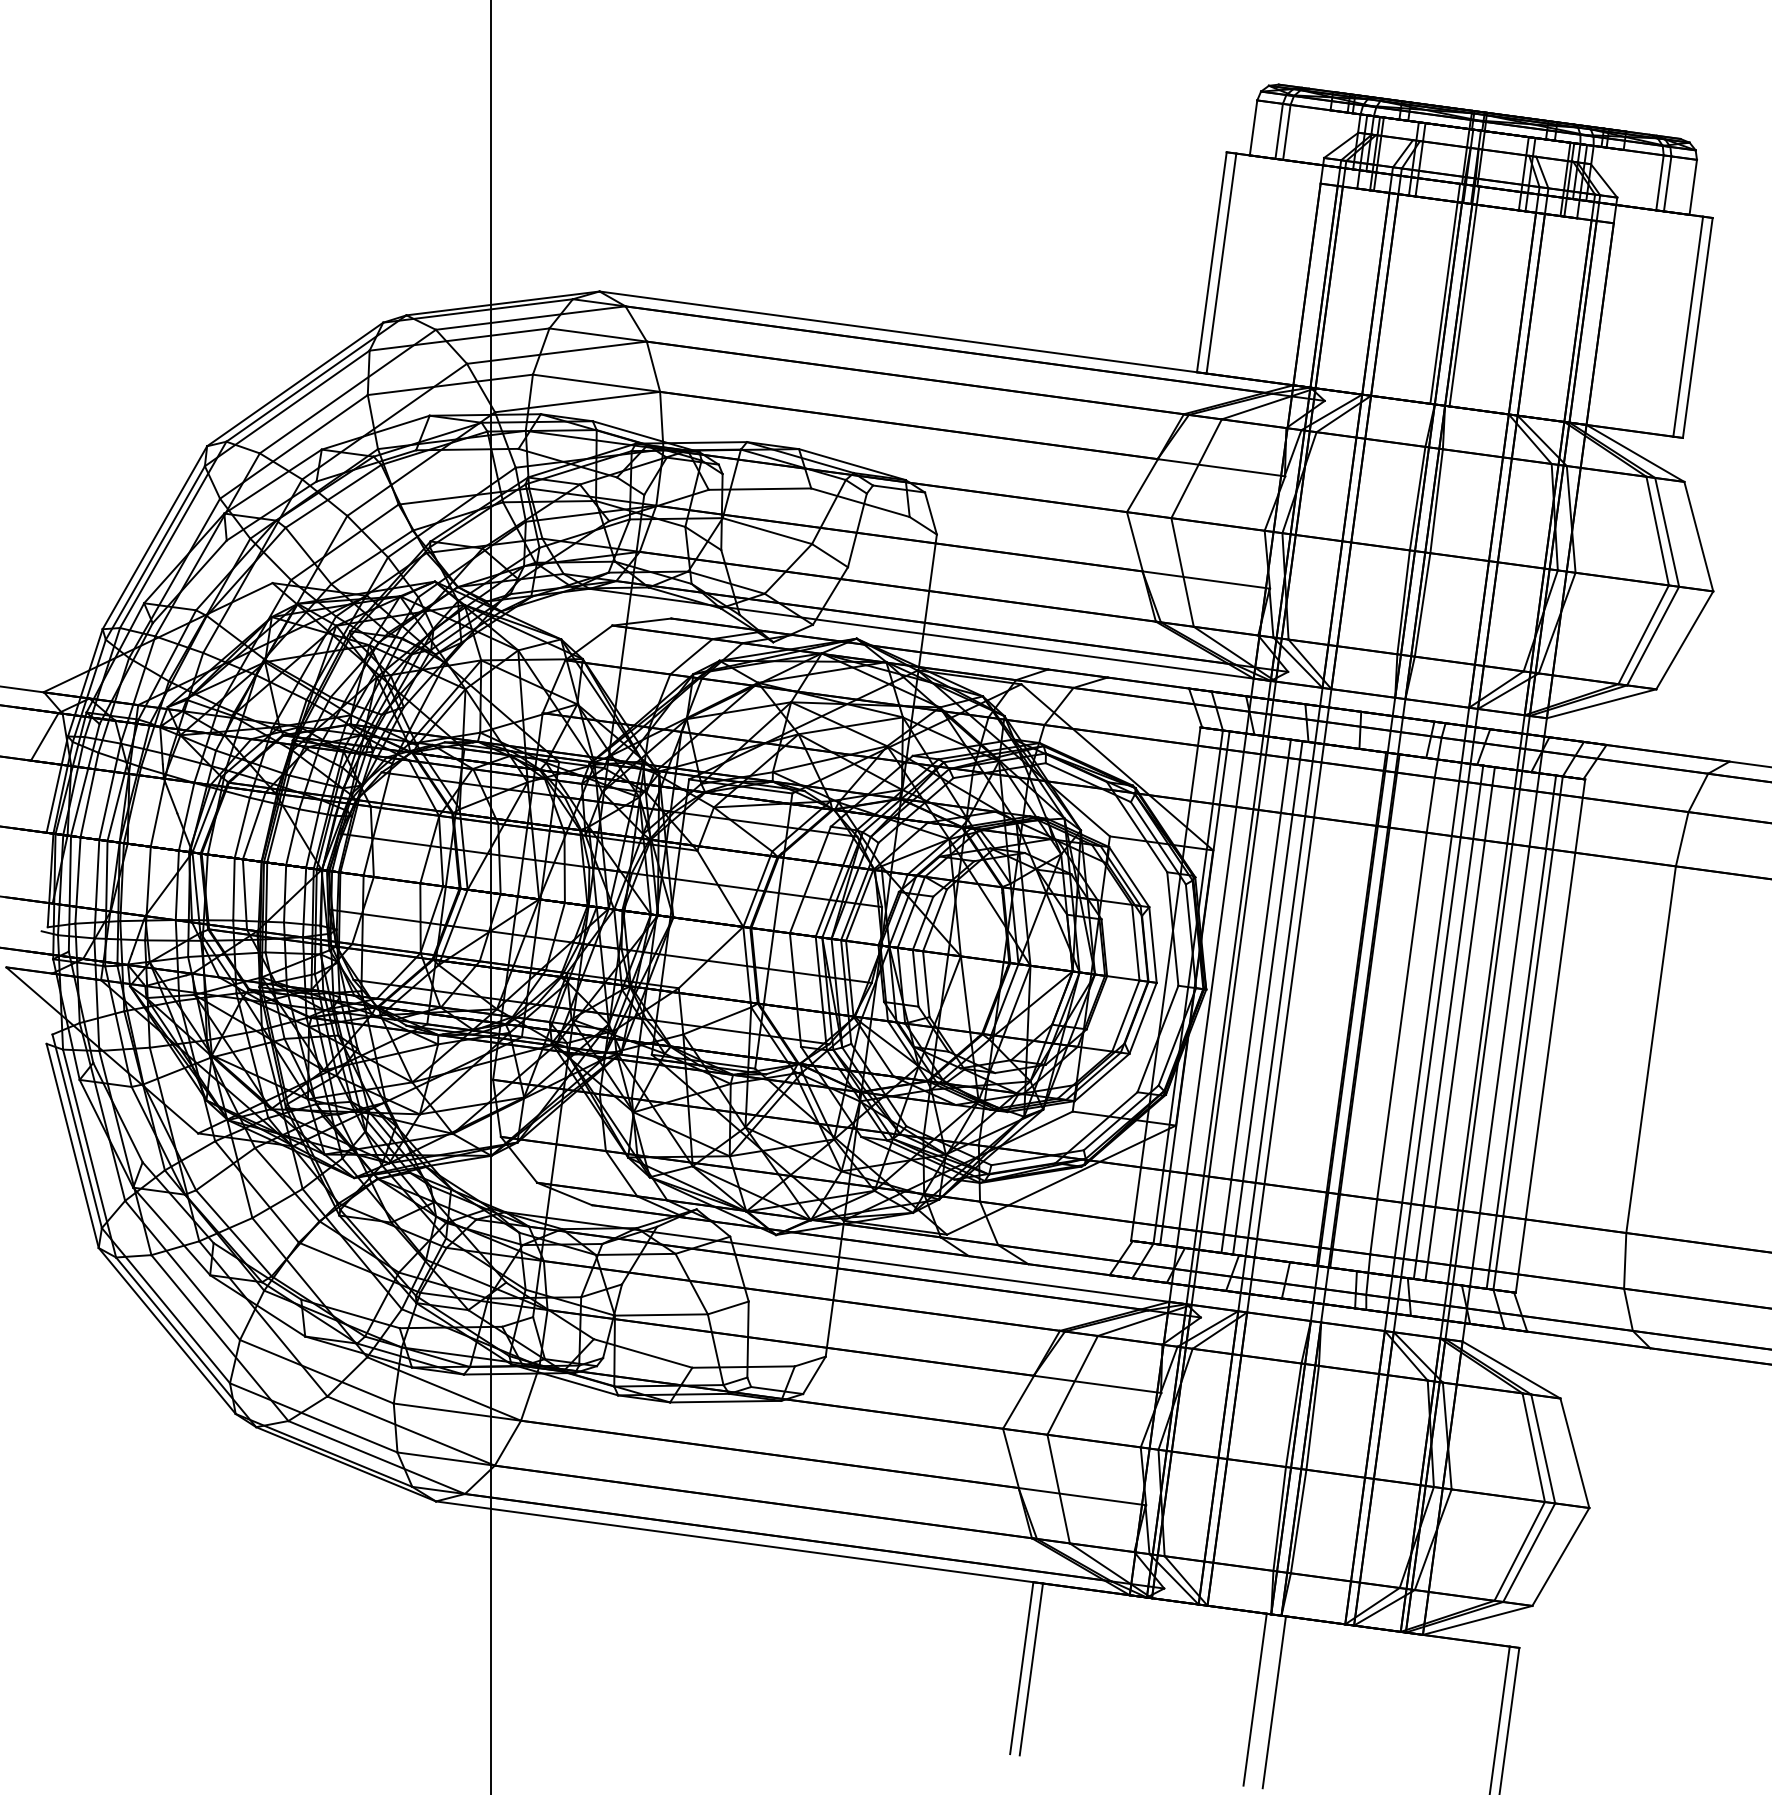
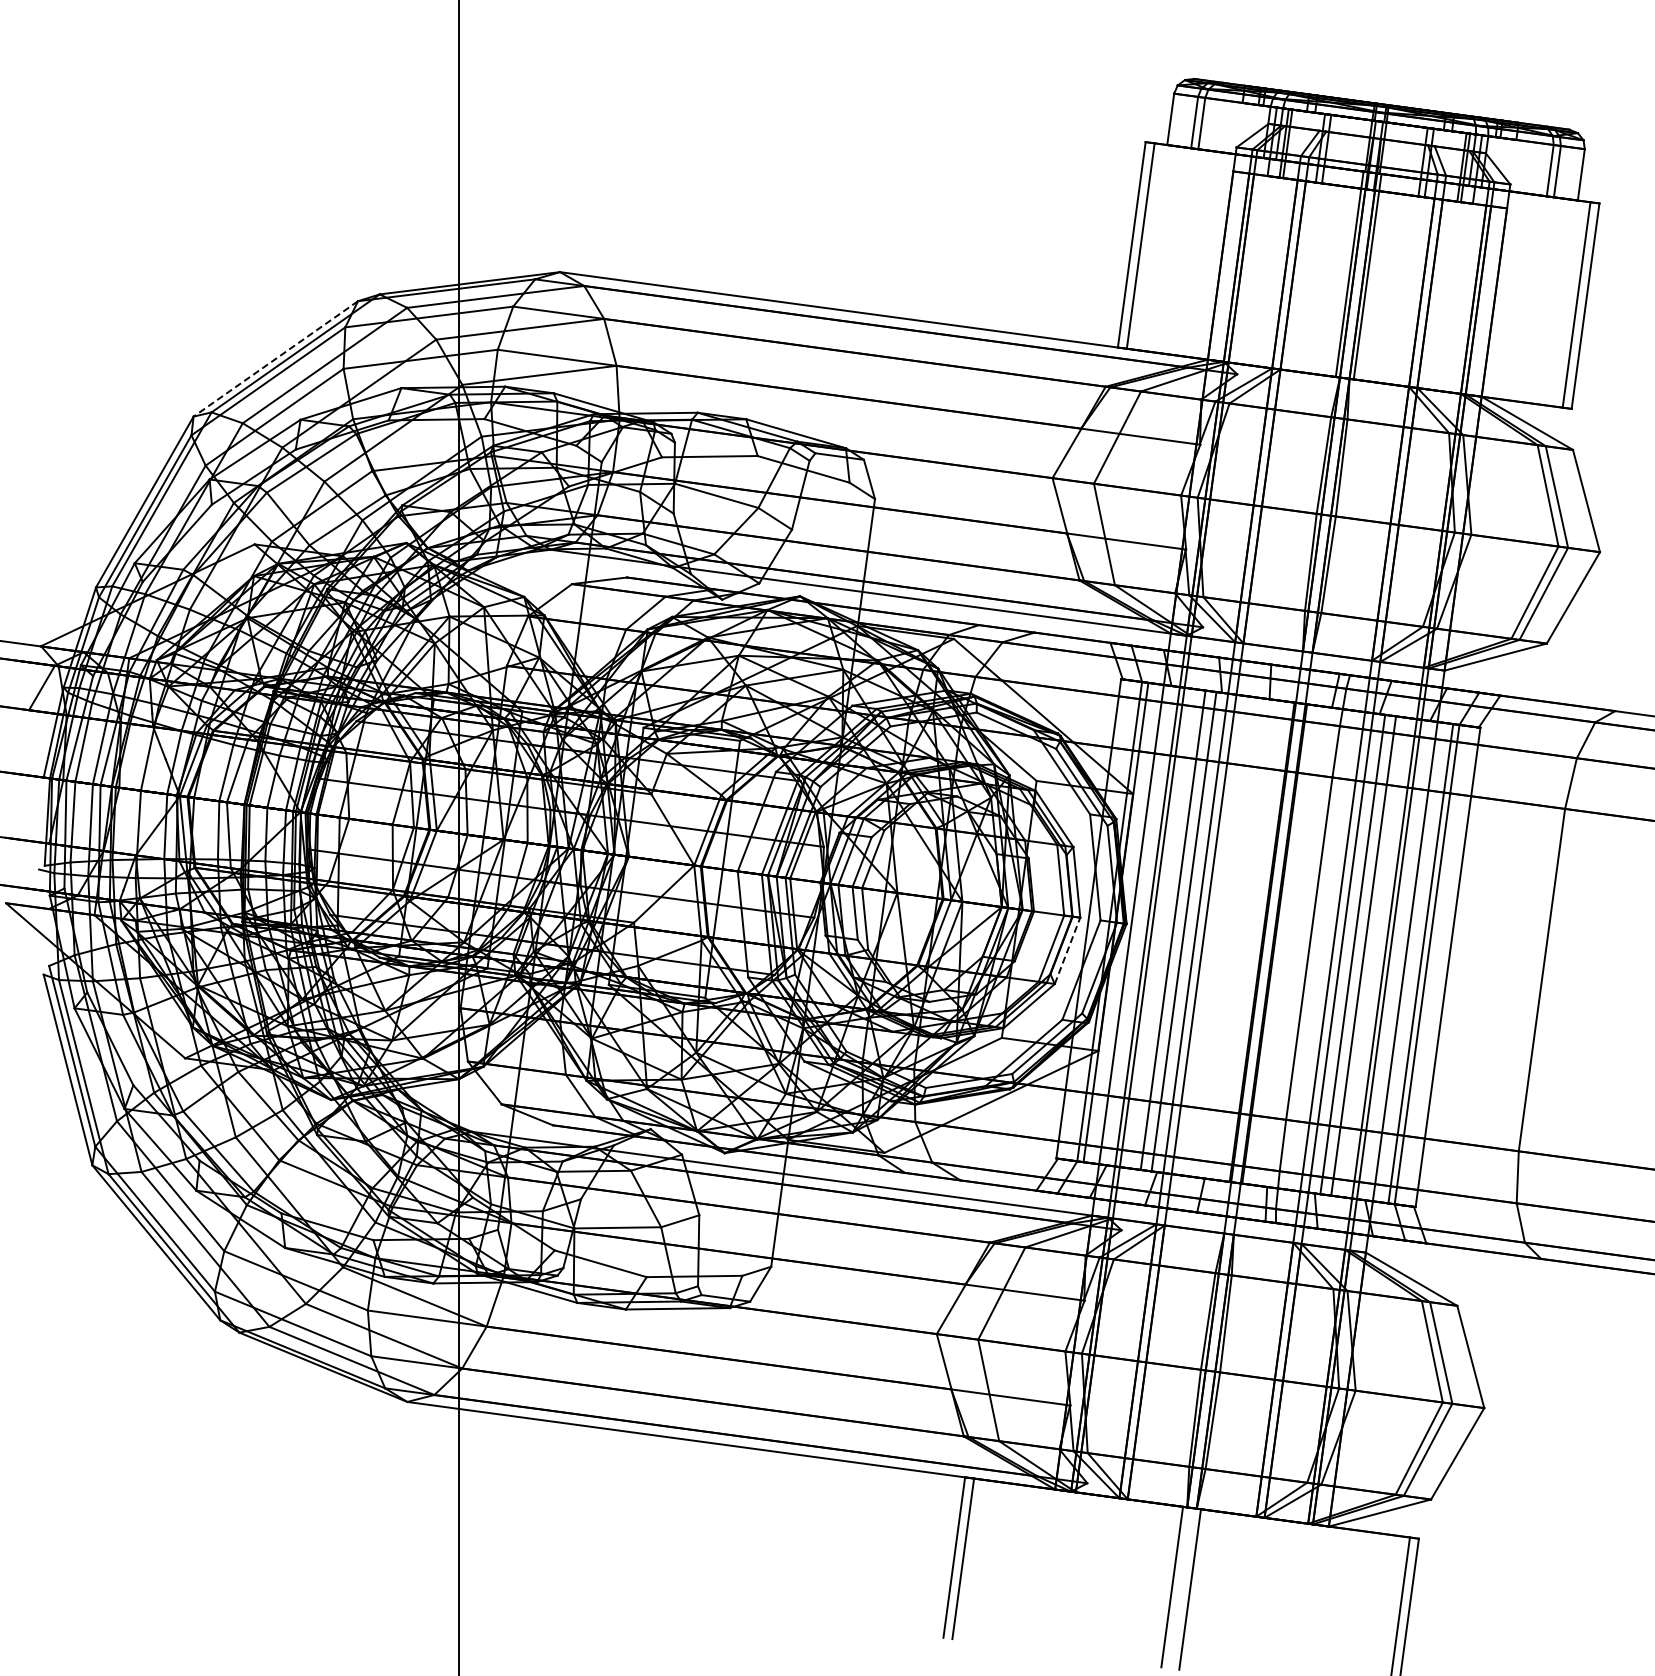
line: (294, 385) -> (275, 359), solid -> dashed
line: (1143, 1017) -> (1067, 950), solid -> dashed

